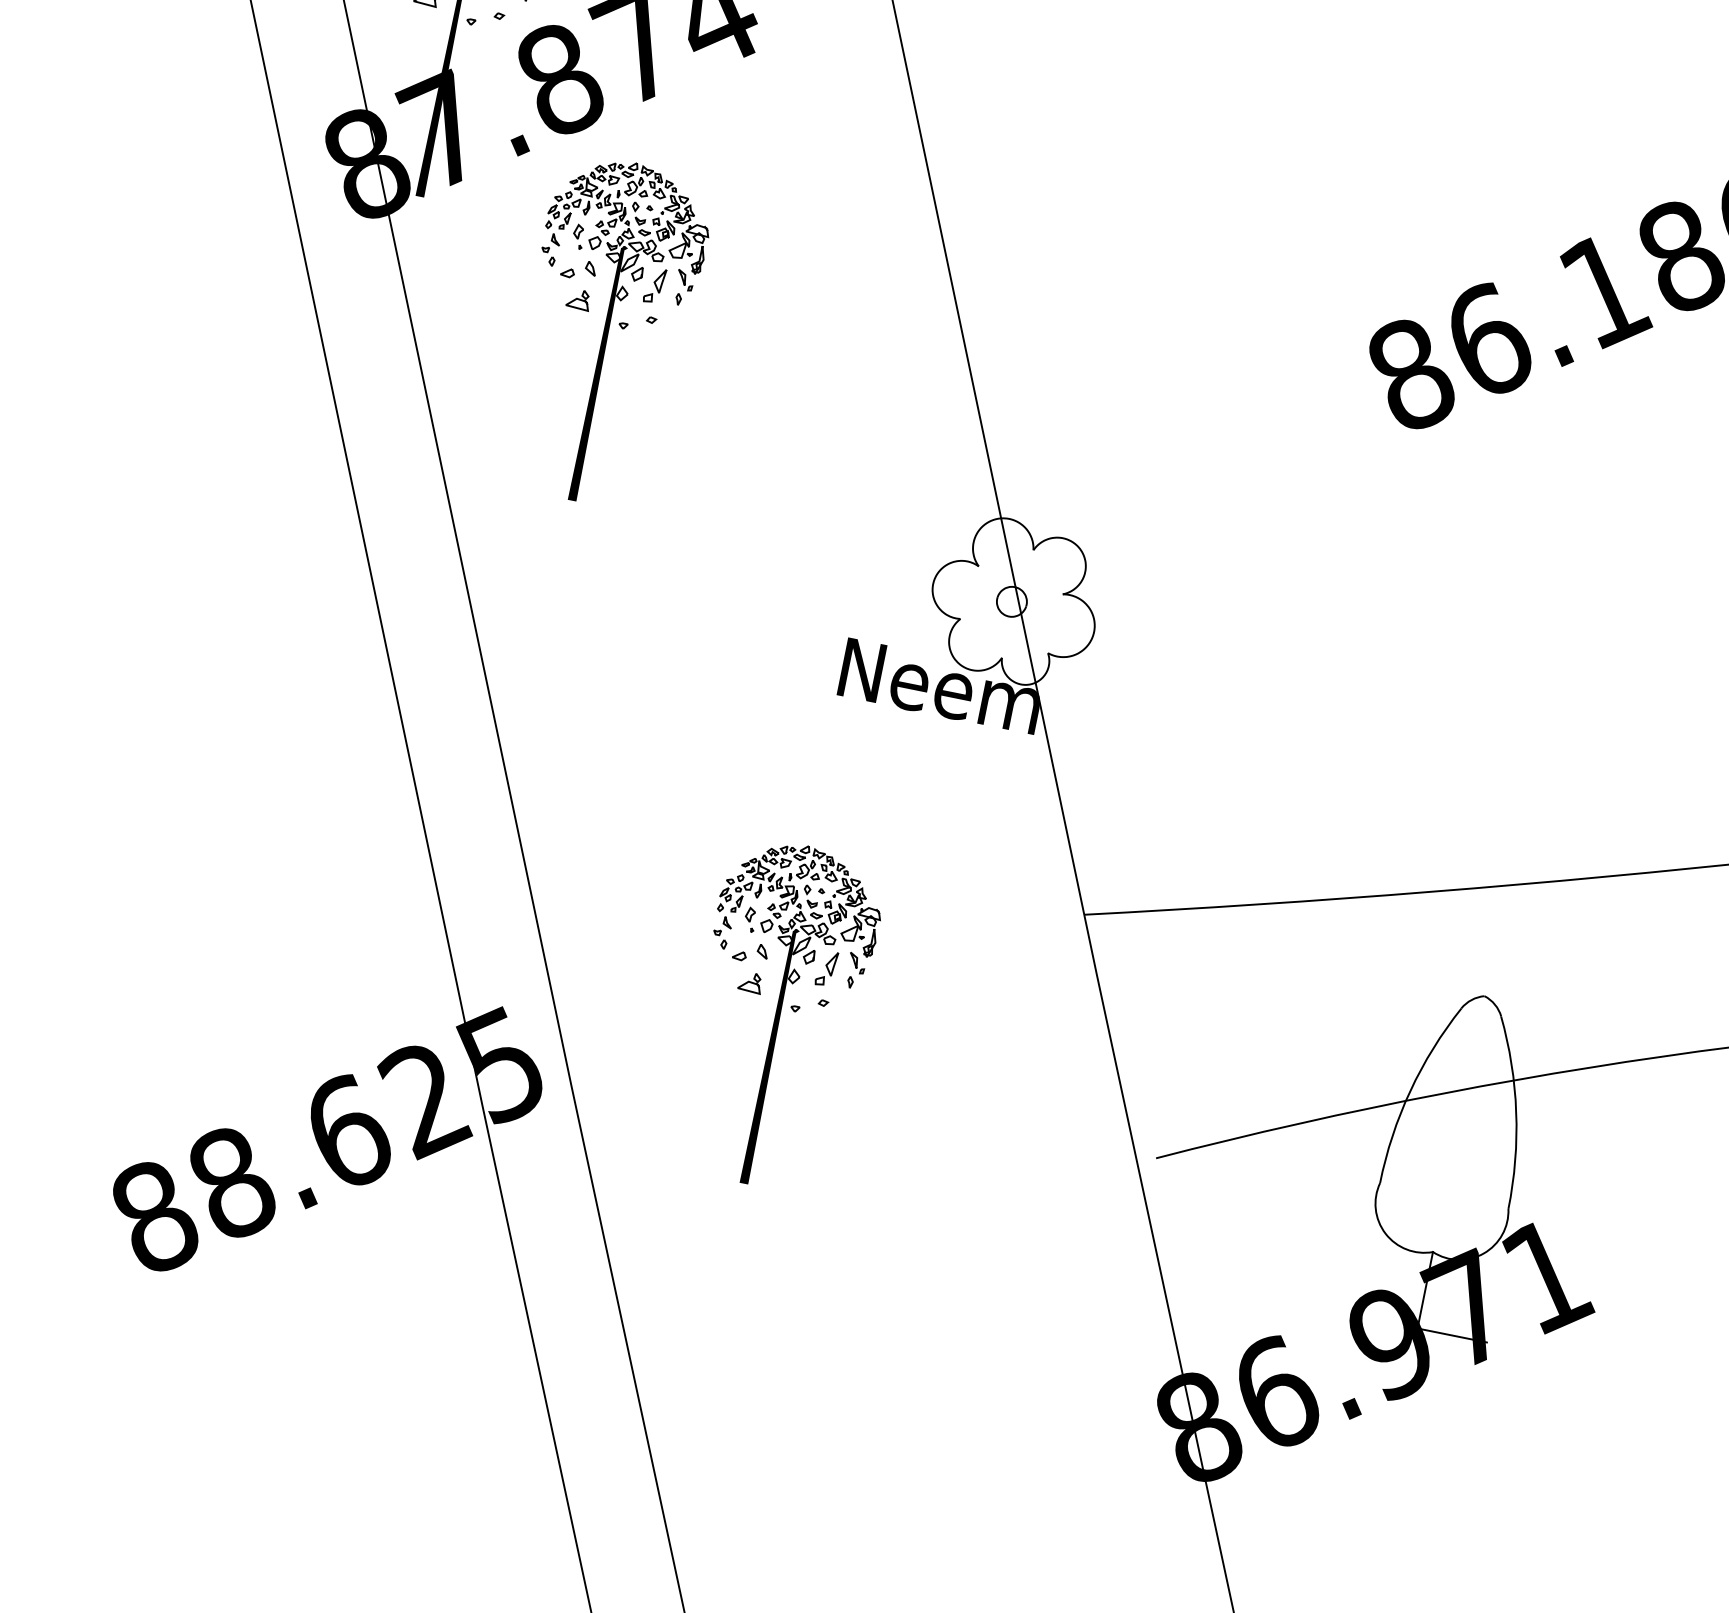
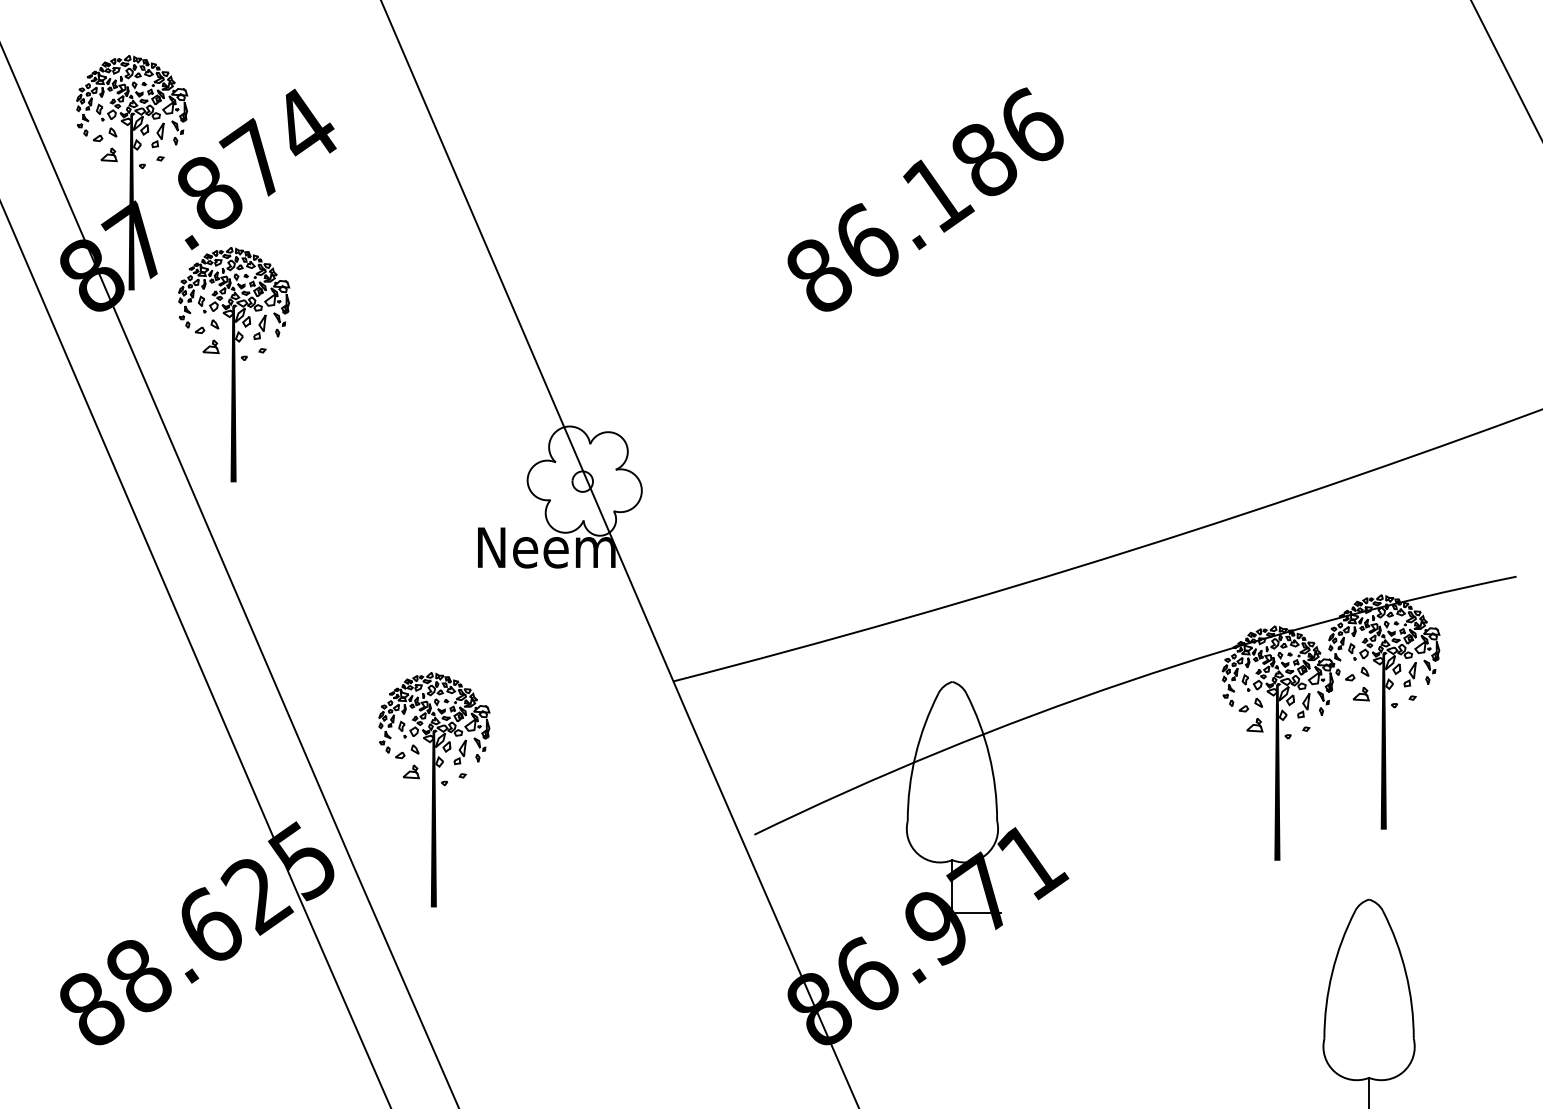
part: (607, 331) -> (234, 364), moved
part: (778, 1014) -> (434, 789), moved

